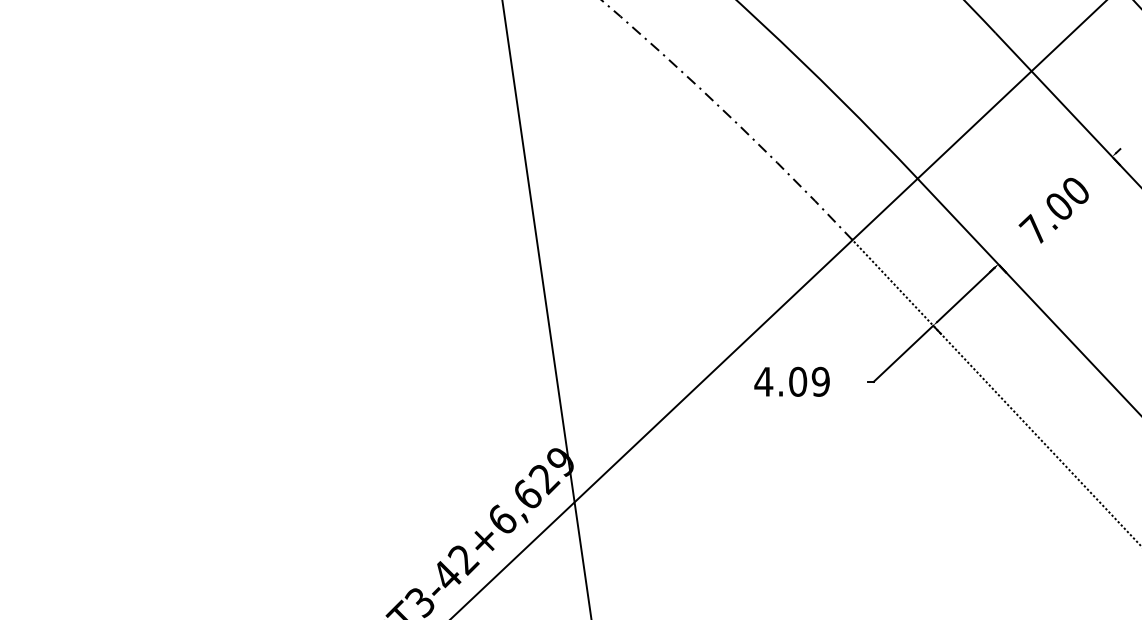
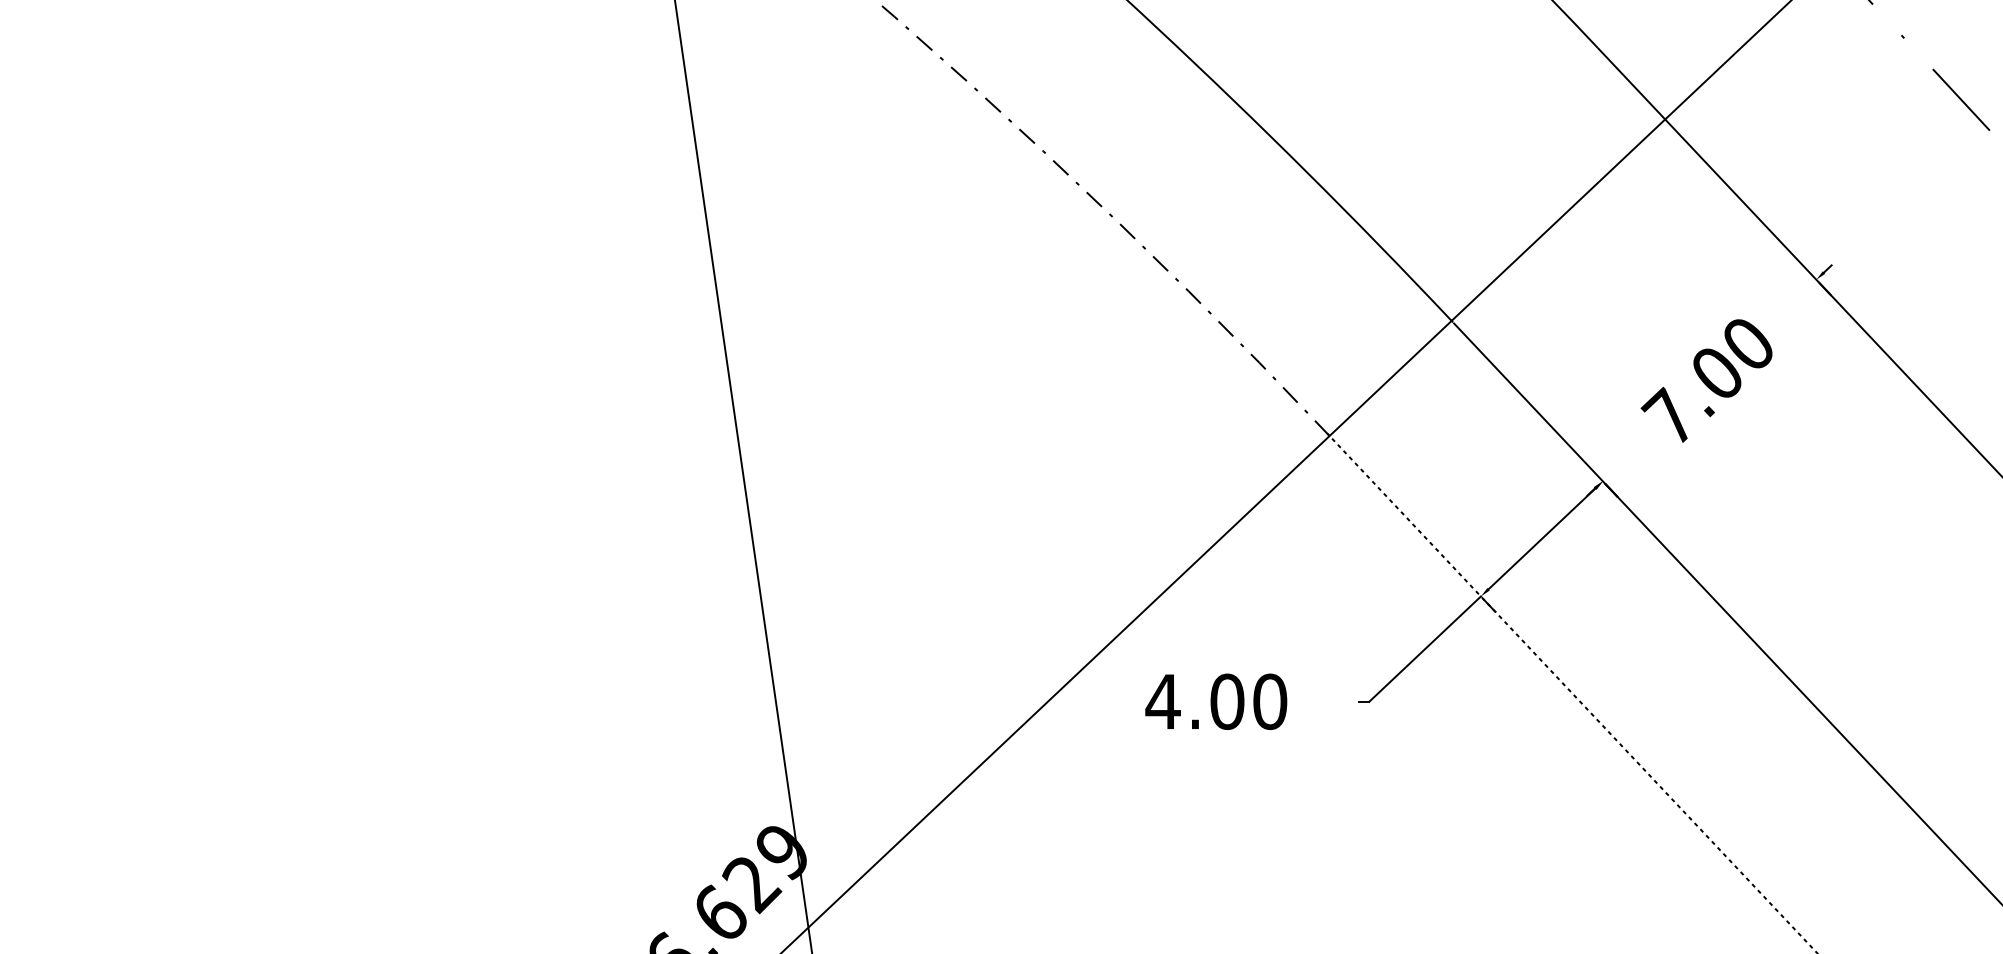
text: (820, 381) -> (1269, 701), 4.09 -> 4.00

